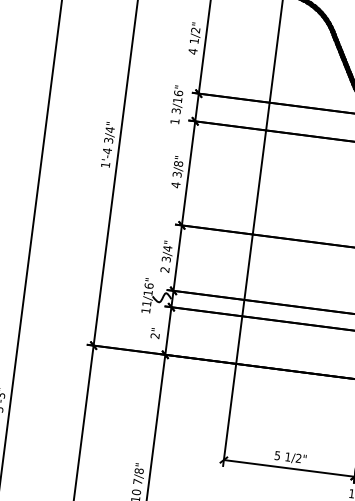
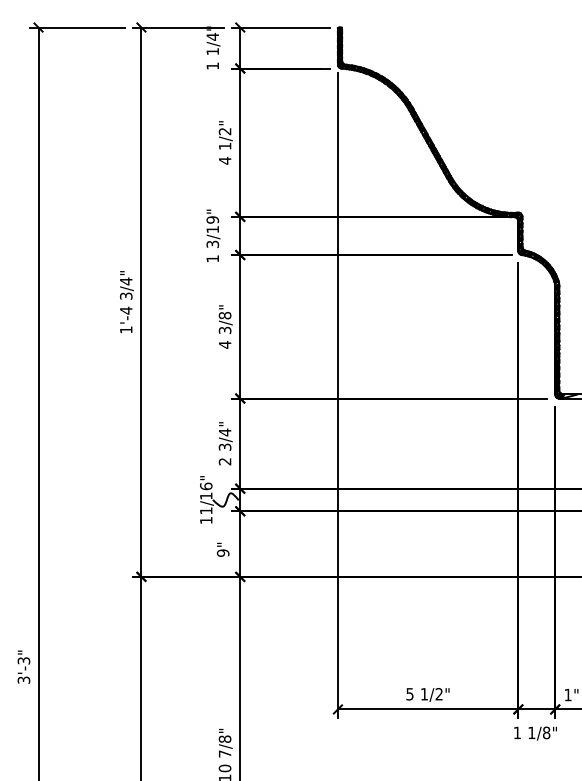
text: (178, 92) -> (212, 219), 3/16" -> 3/19"
text: (155, 335) -> (223, 552), 2" -> 9"

